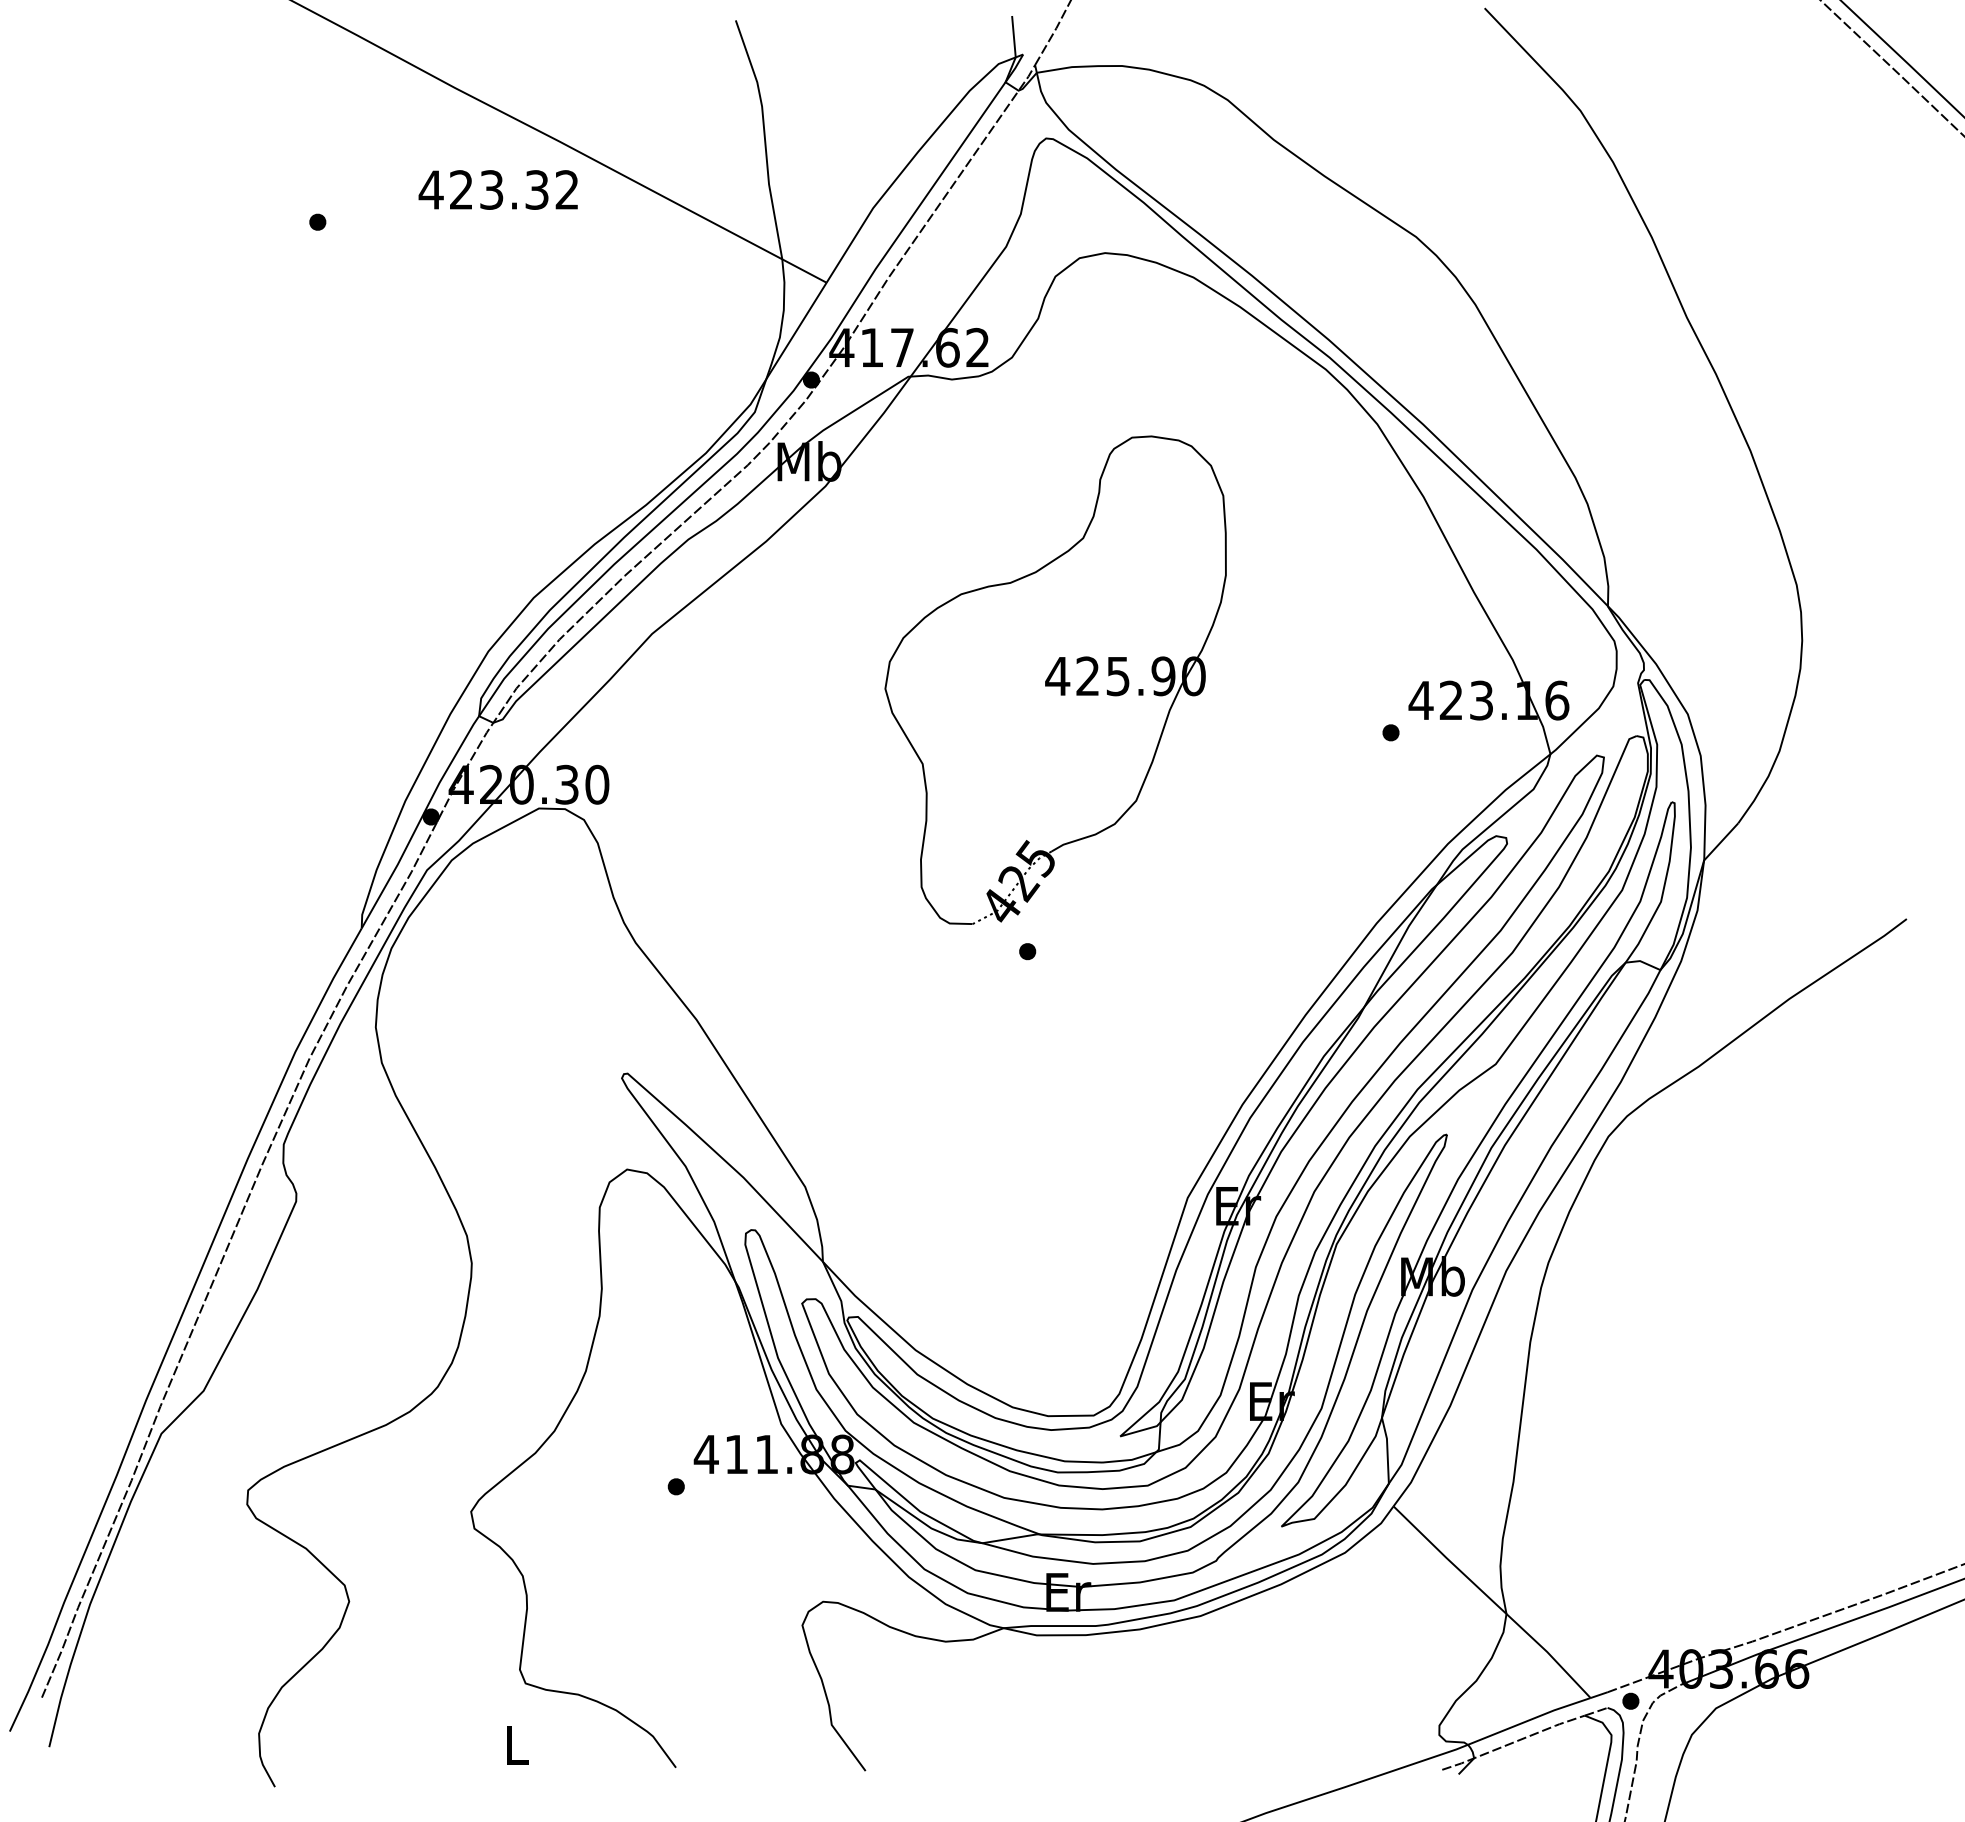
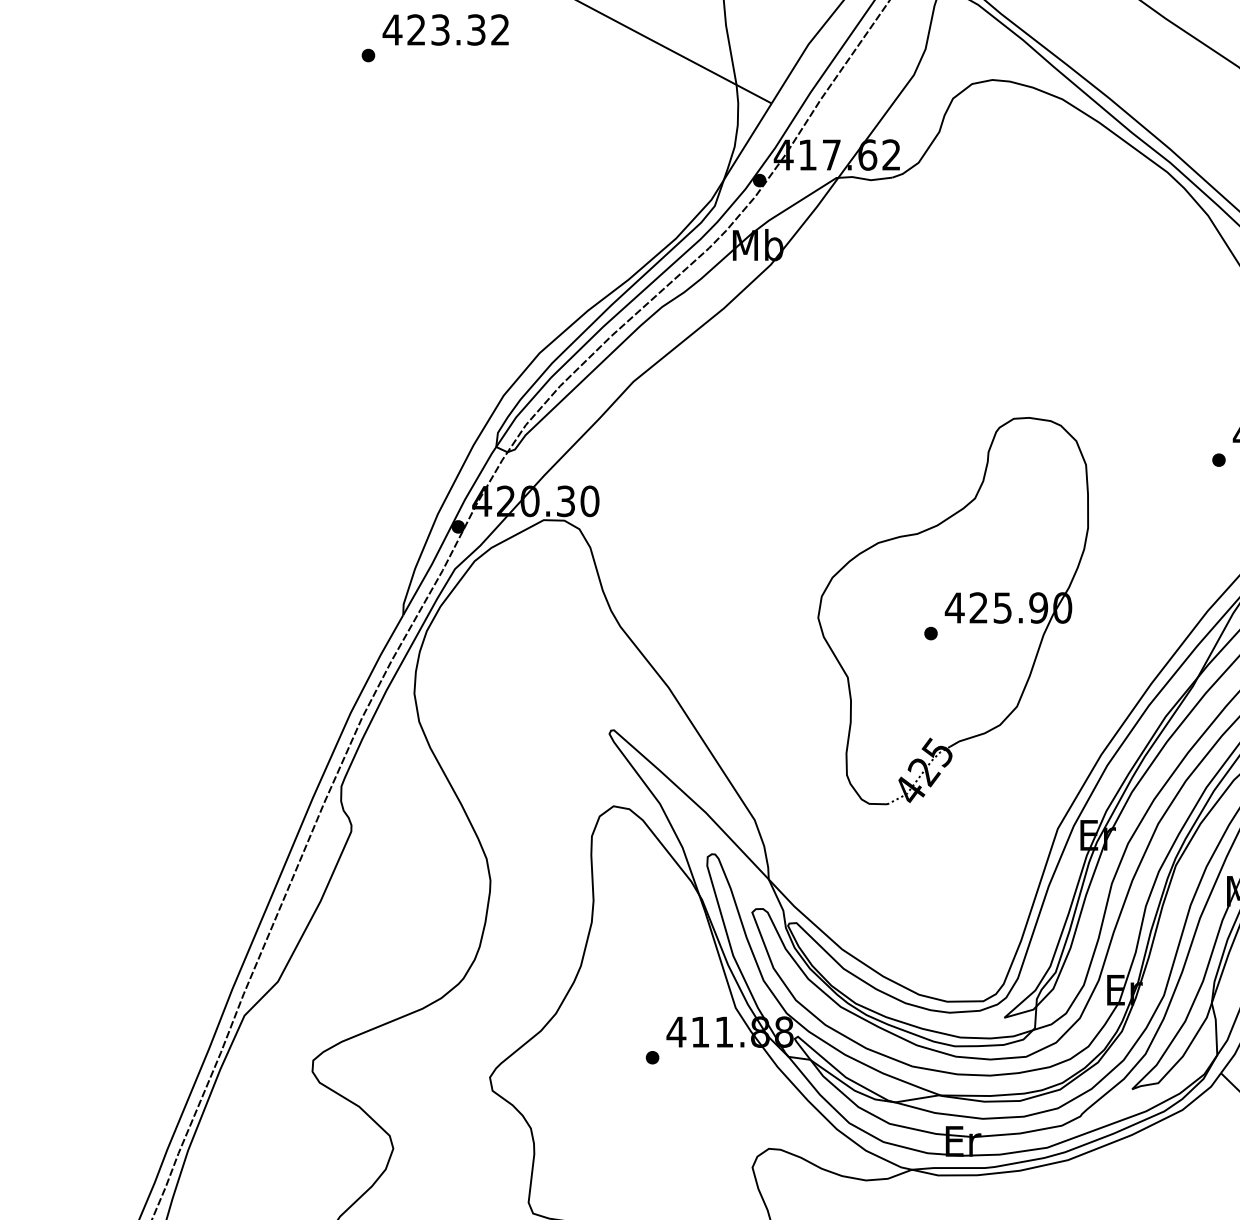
text: (497, 189) -> (445, 29), moved
part: (1055, 679) -> (953, 610), moved

